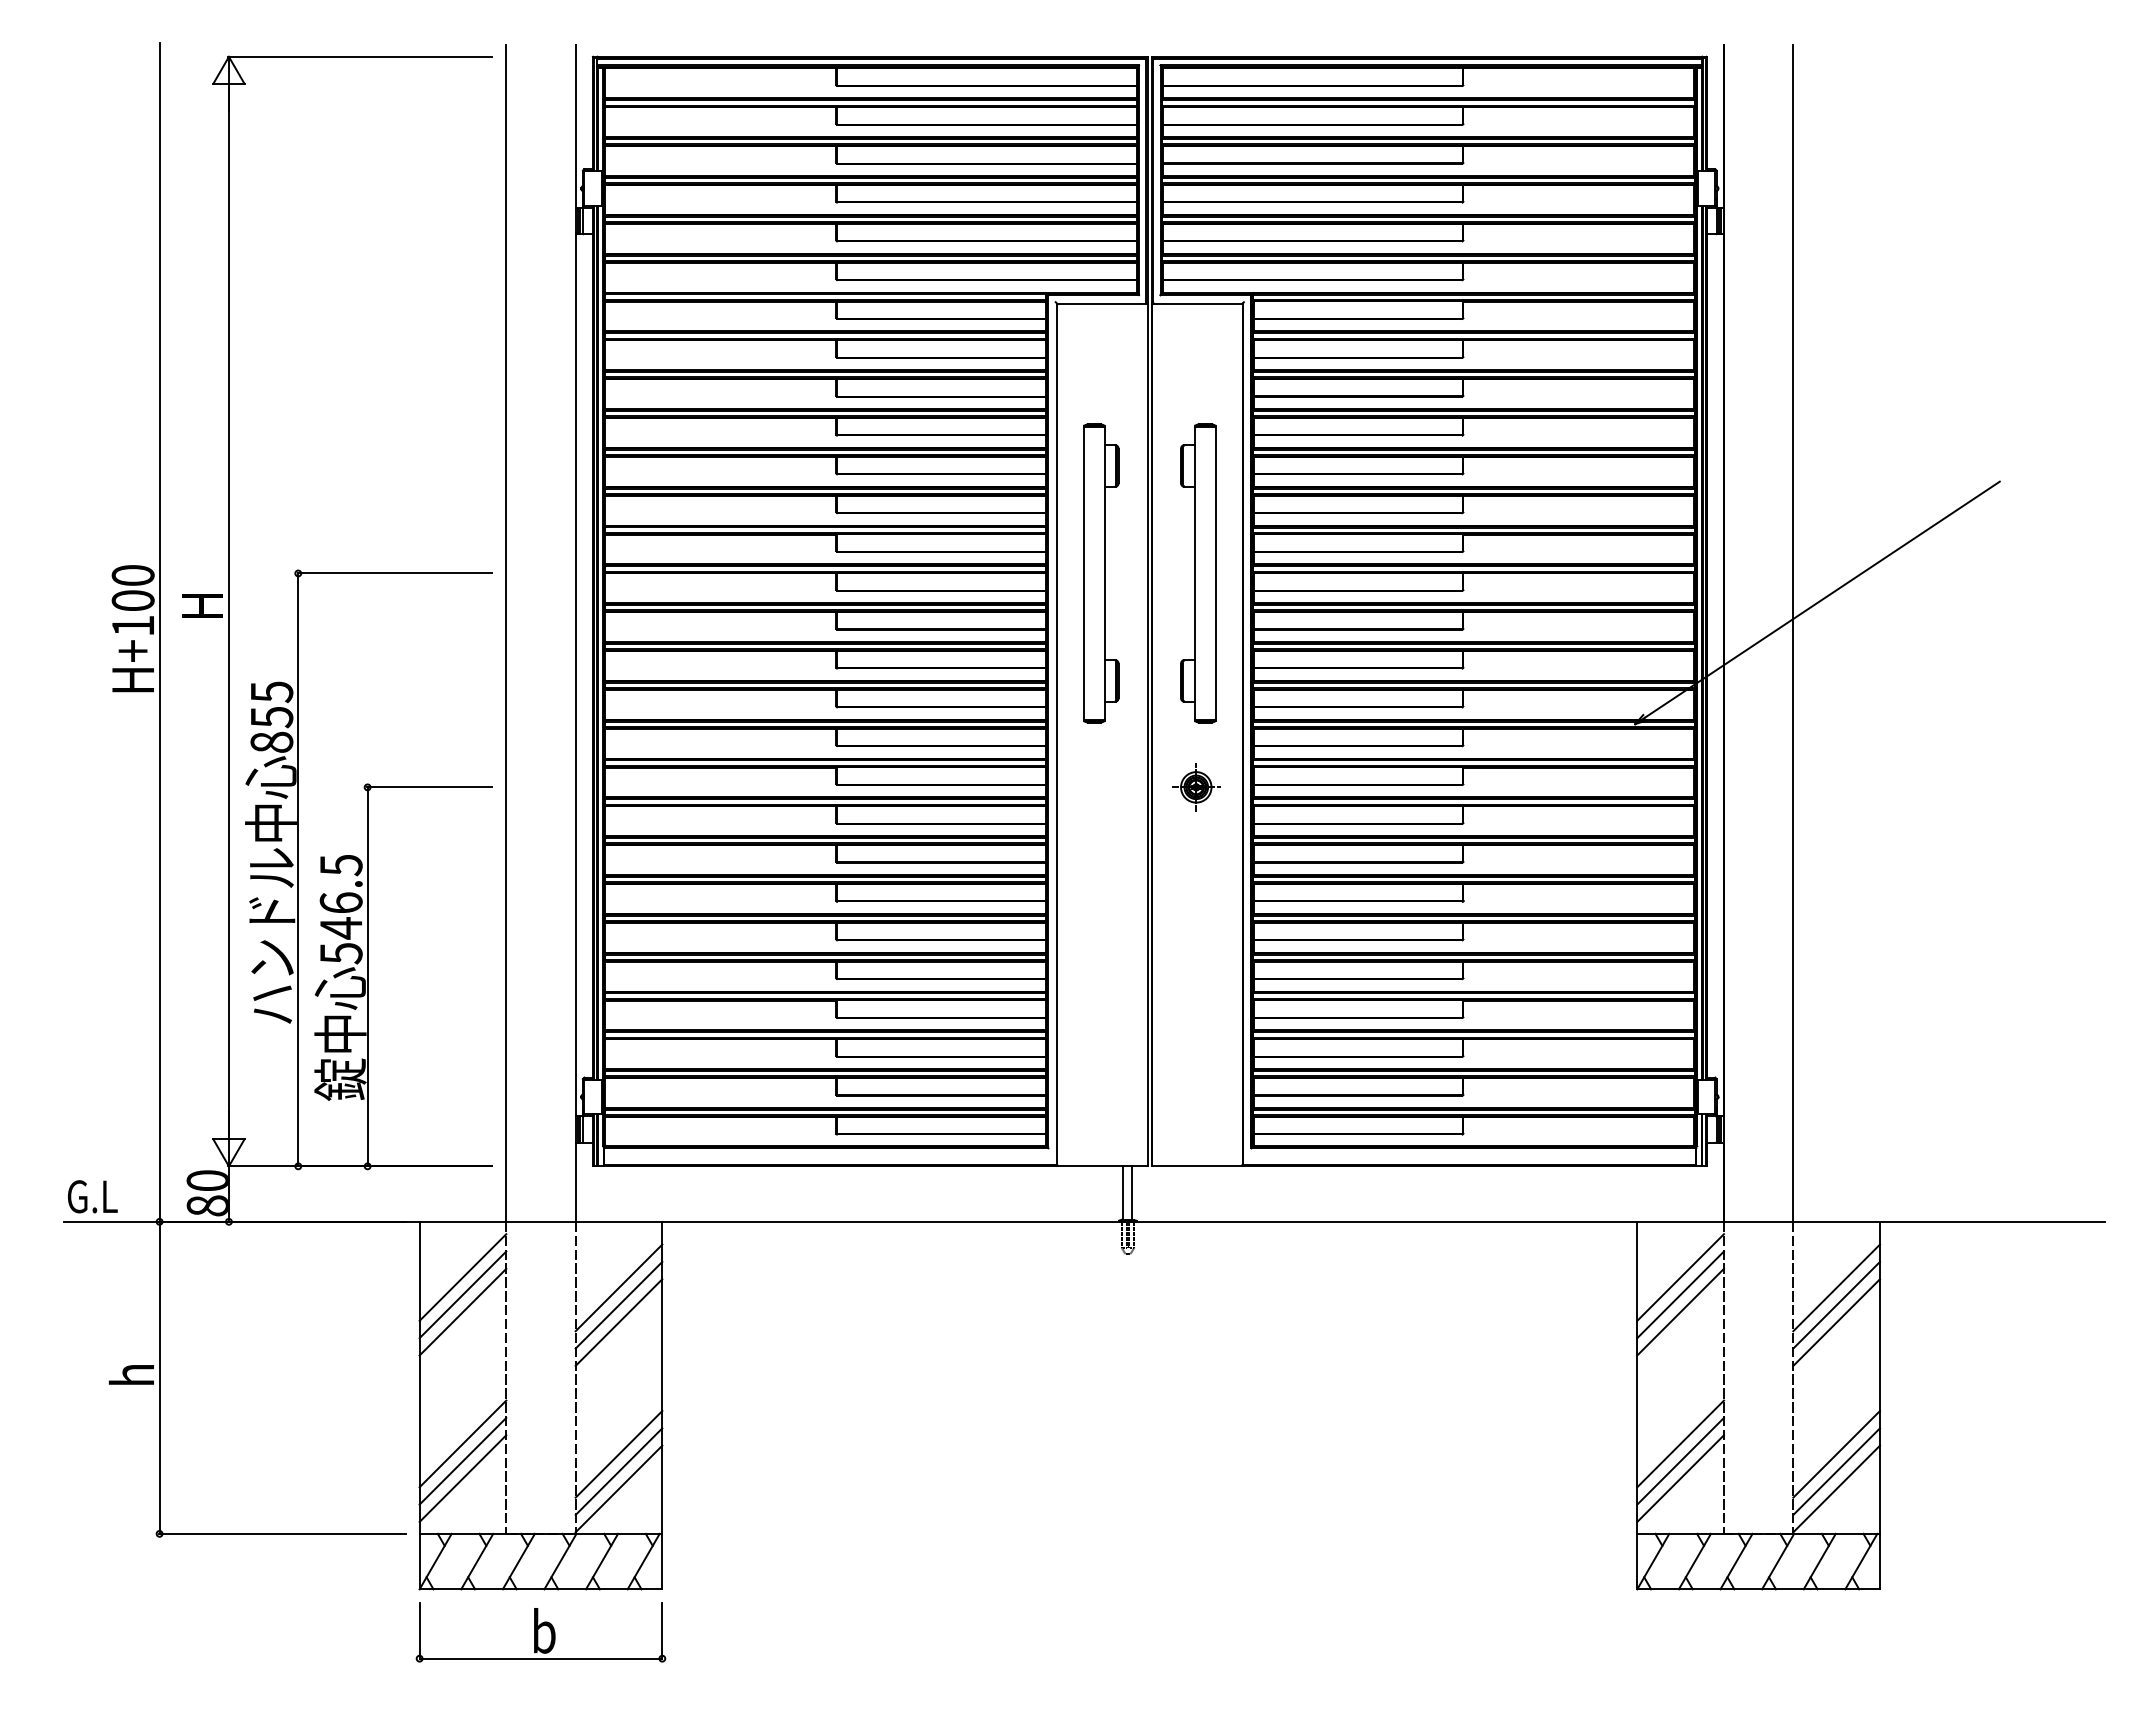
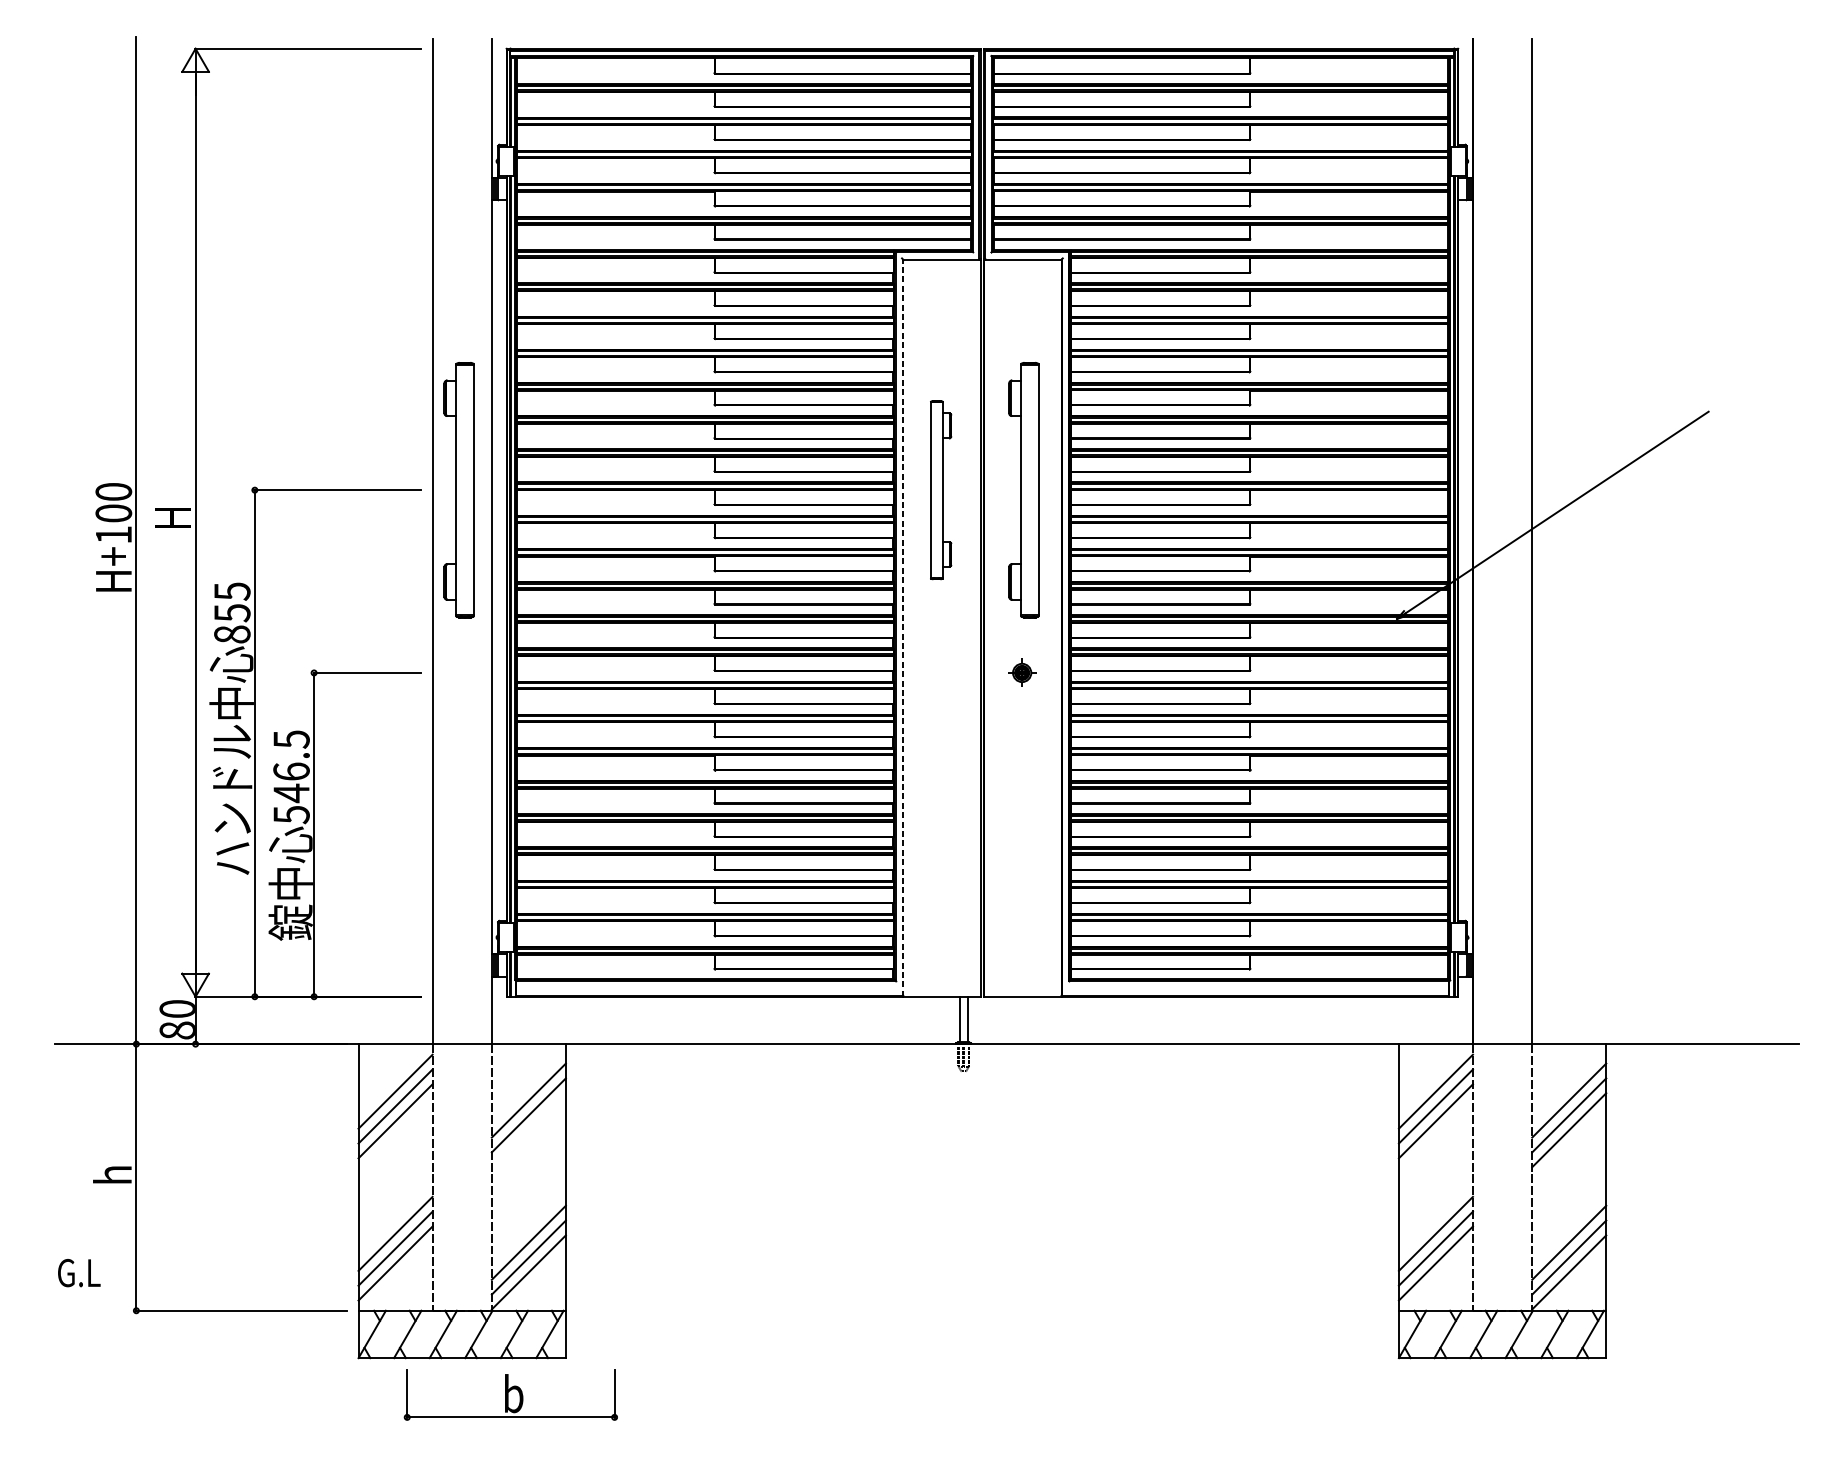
part: (537, 573) -> (459, 490), added
part: (1101, 573) -> (941, 490), size x0.7
line: (1057, 734) -> (903, 627), solid -> dashed
part: (1196, 787) -> (1022, 673), size x0.7
text: (92, 1196) -> (79, 1272), moved
line: (618, 1322) -> (528, 1130), removed
part: (540, 1632) -> (510, 1395), moved

